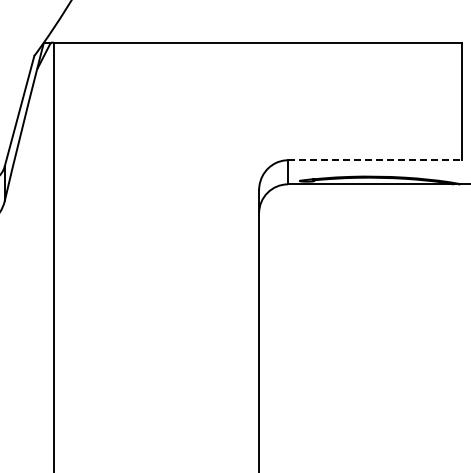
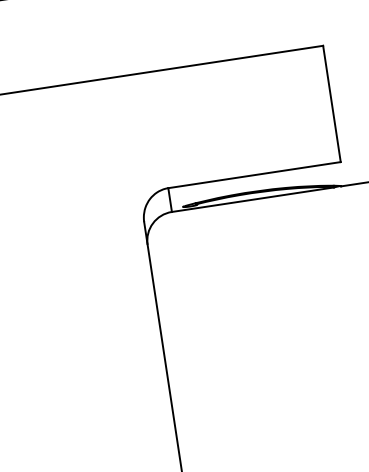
line: (375, 160) -> (254, 175), dashed -> solid

